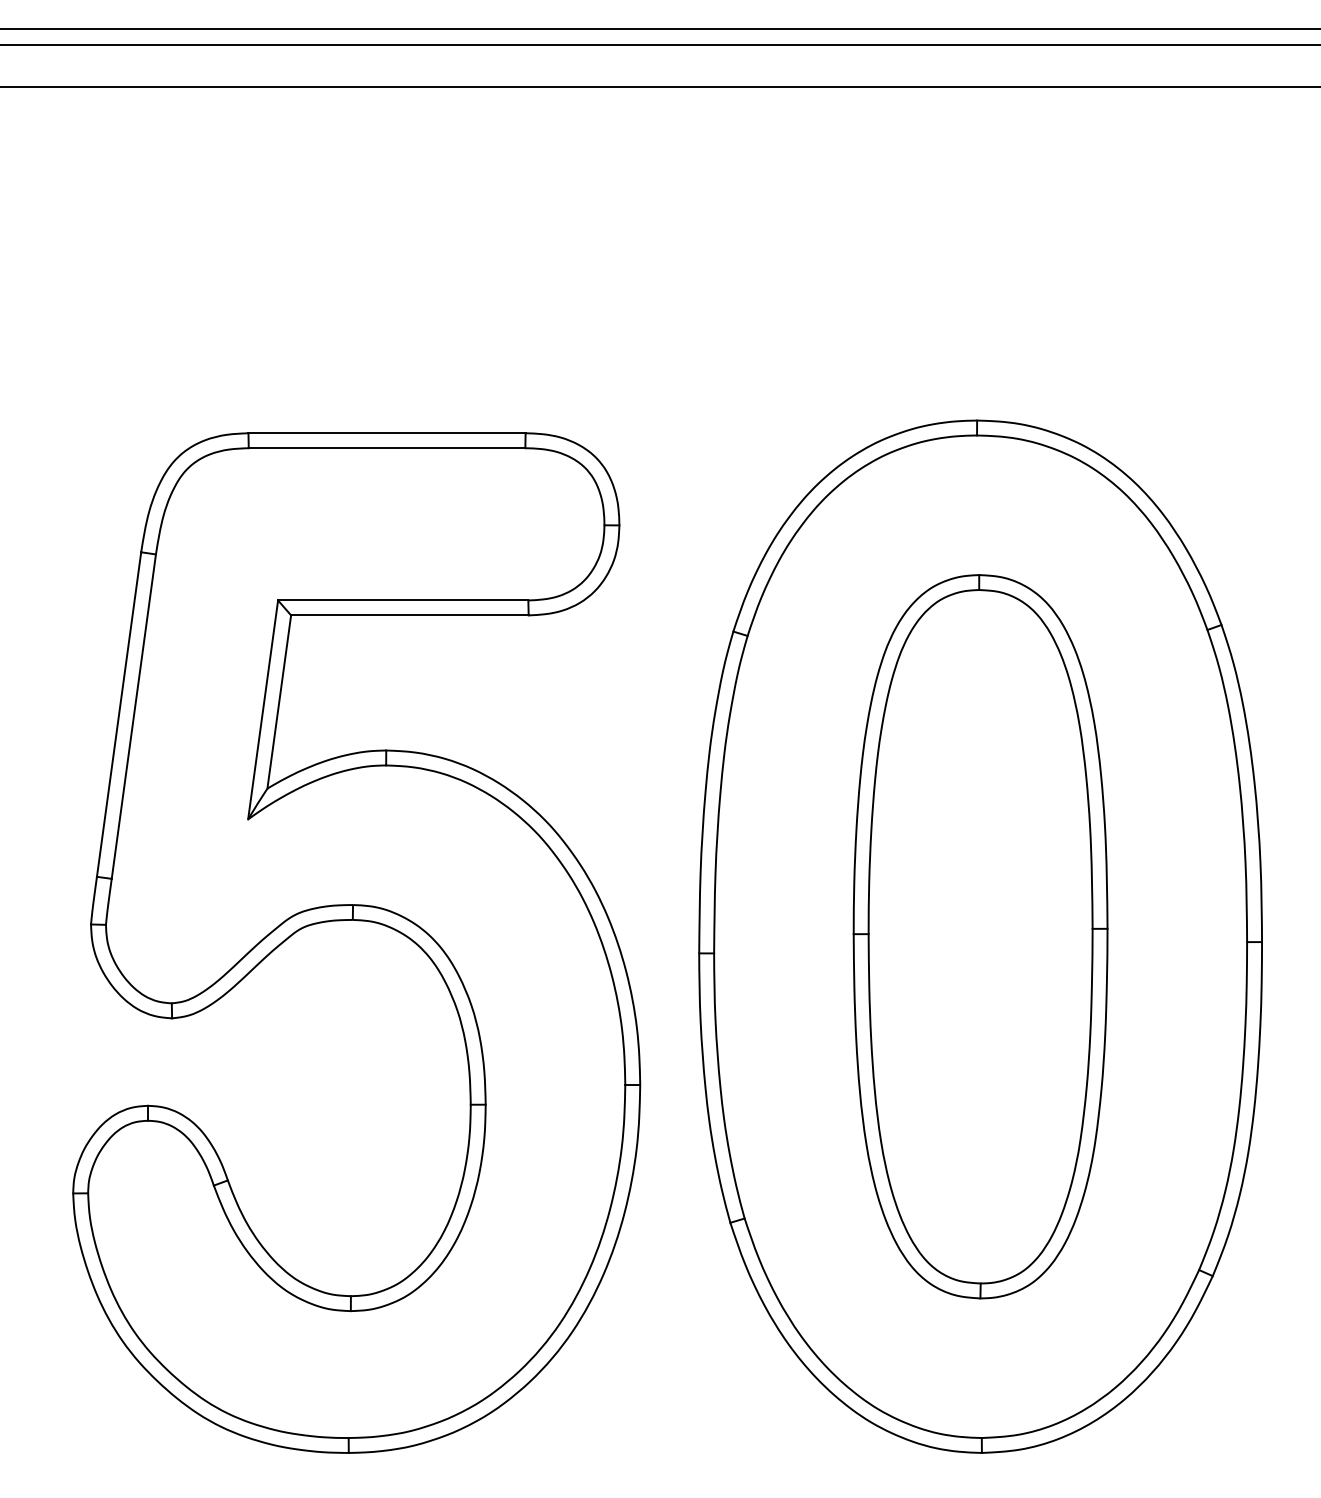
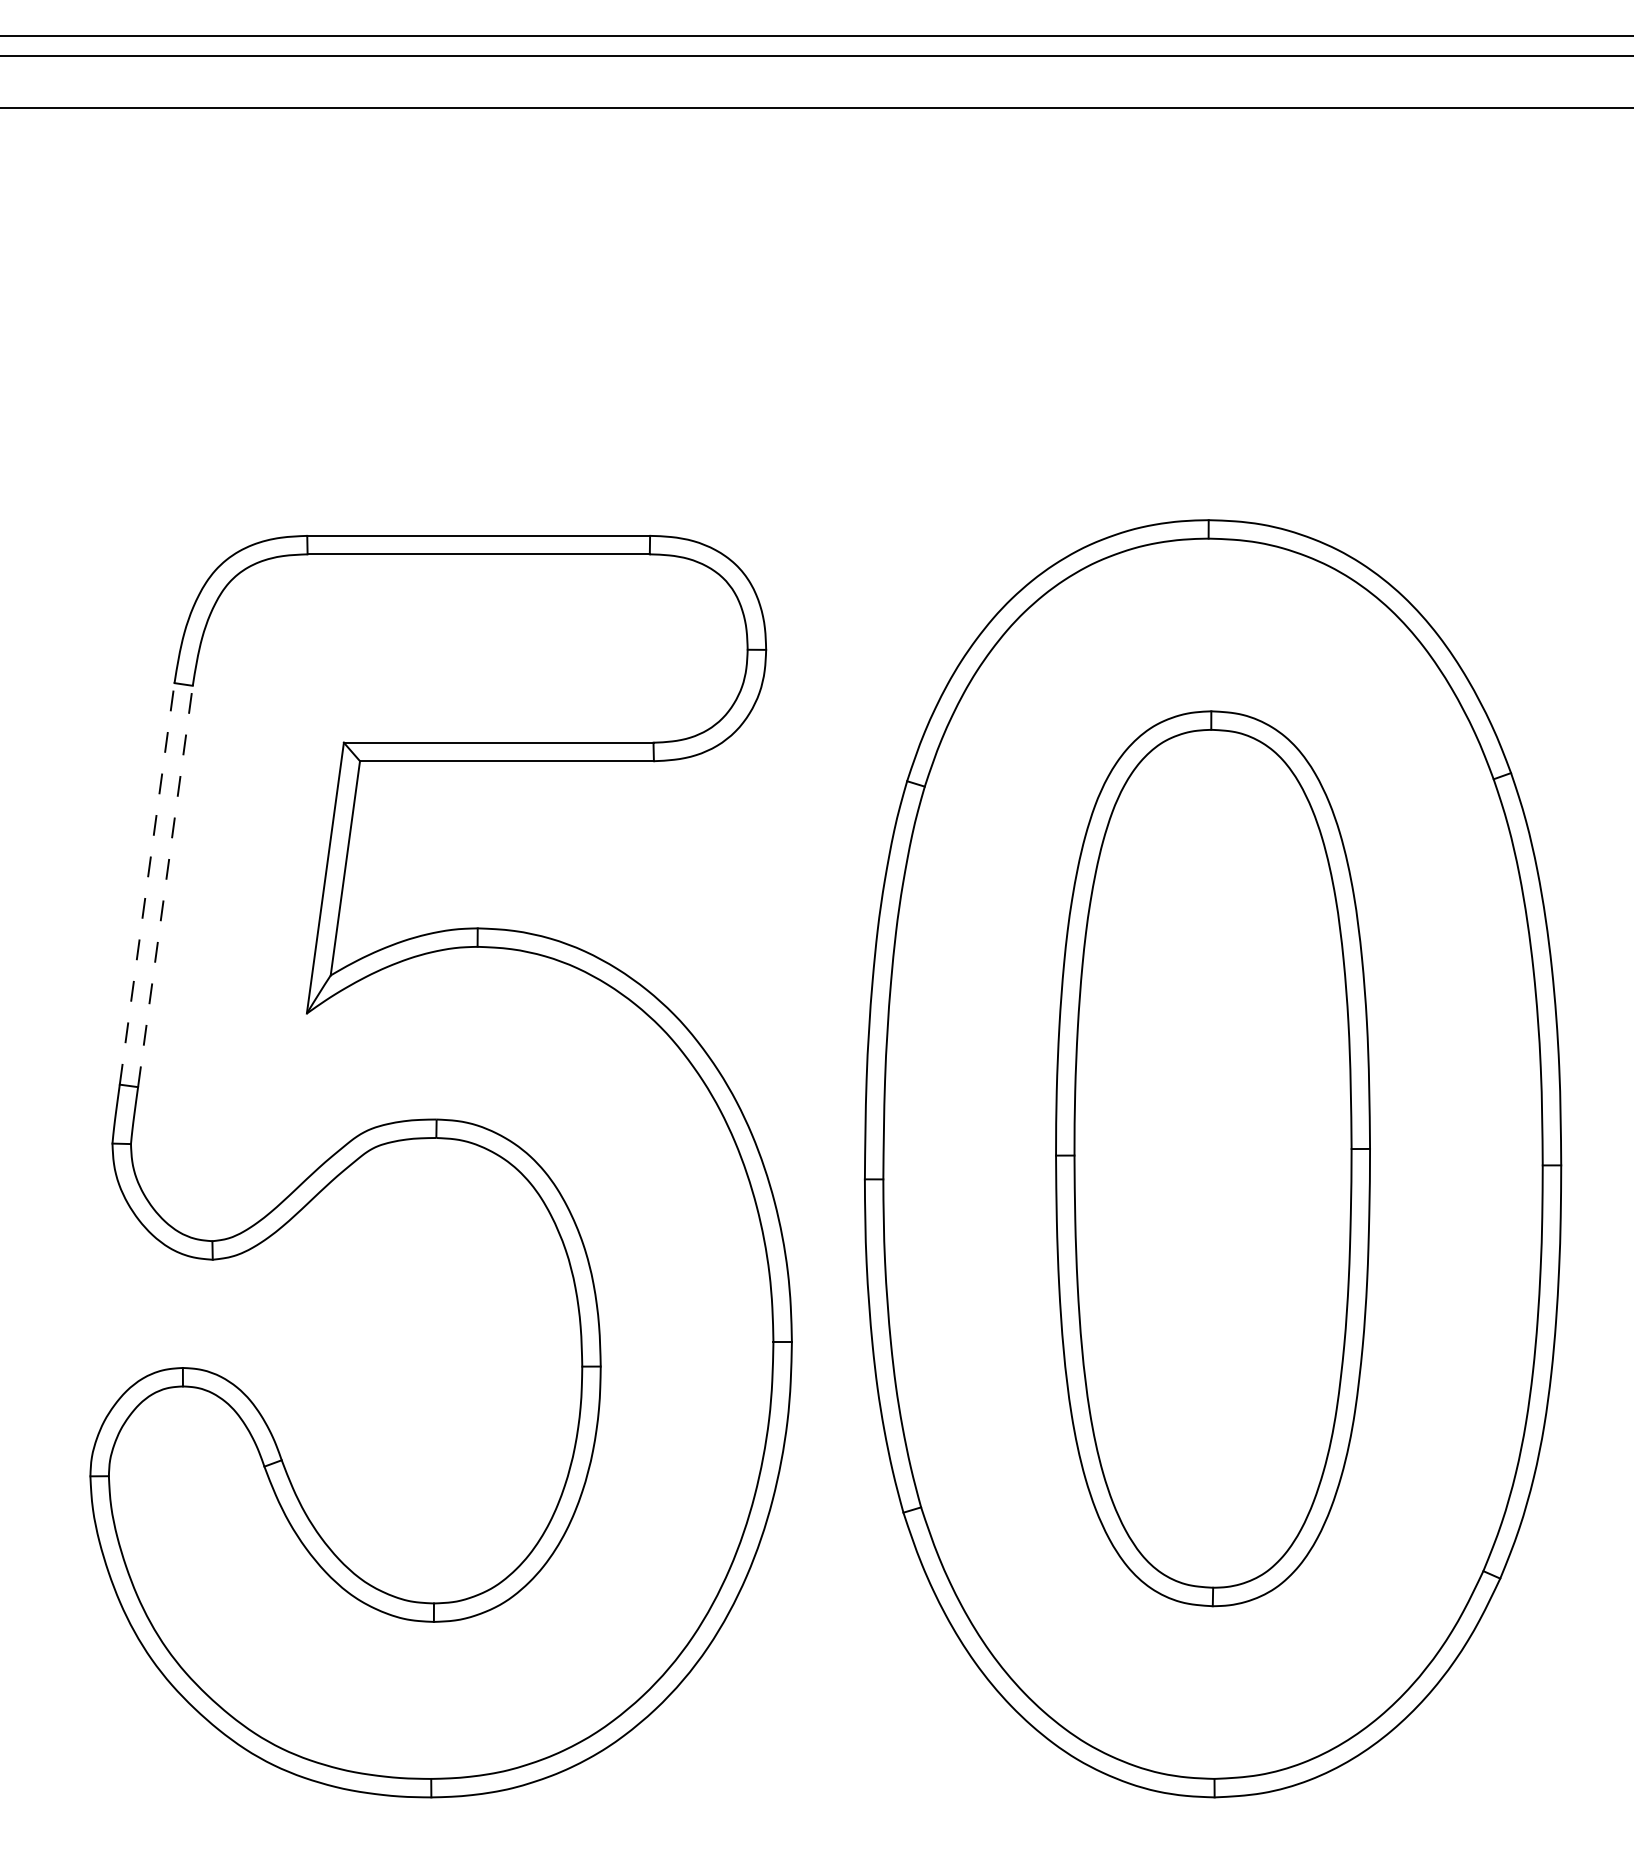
line: (119, 714) -> (147, 883), solid -> dashed
line: (133, 716) -> (165, 886), solid -> dashed

